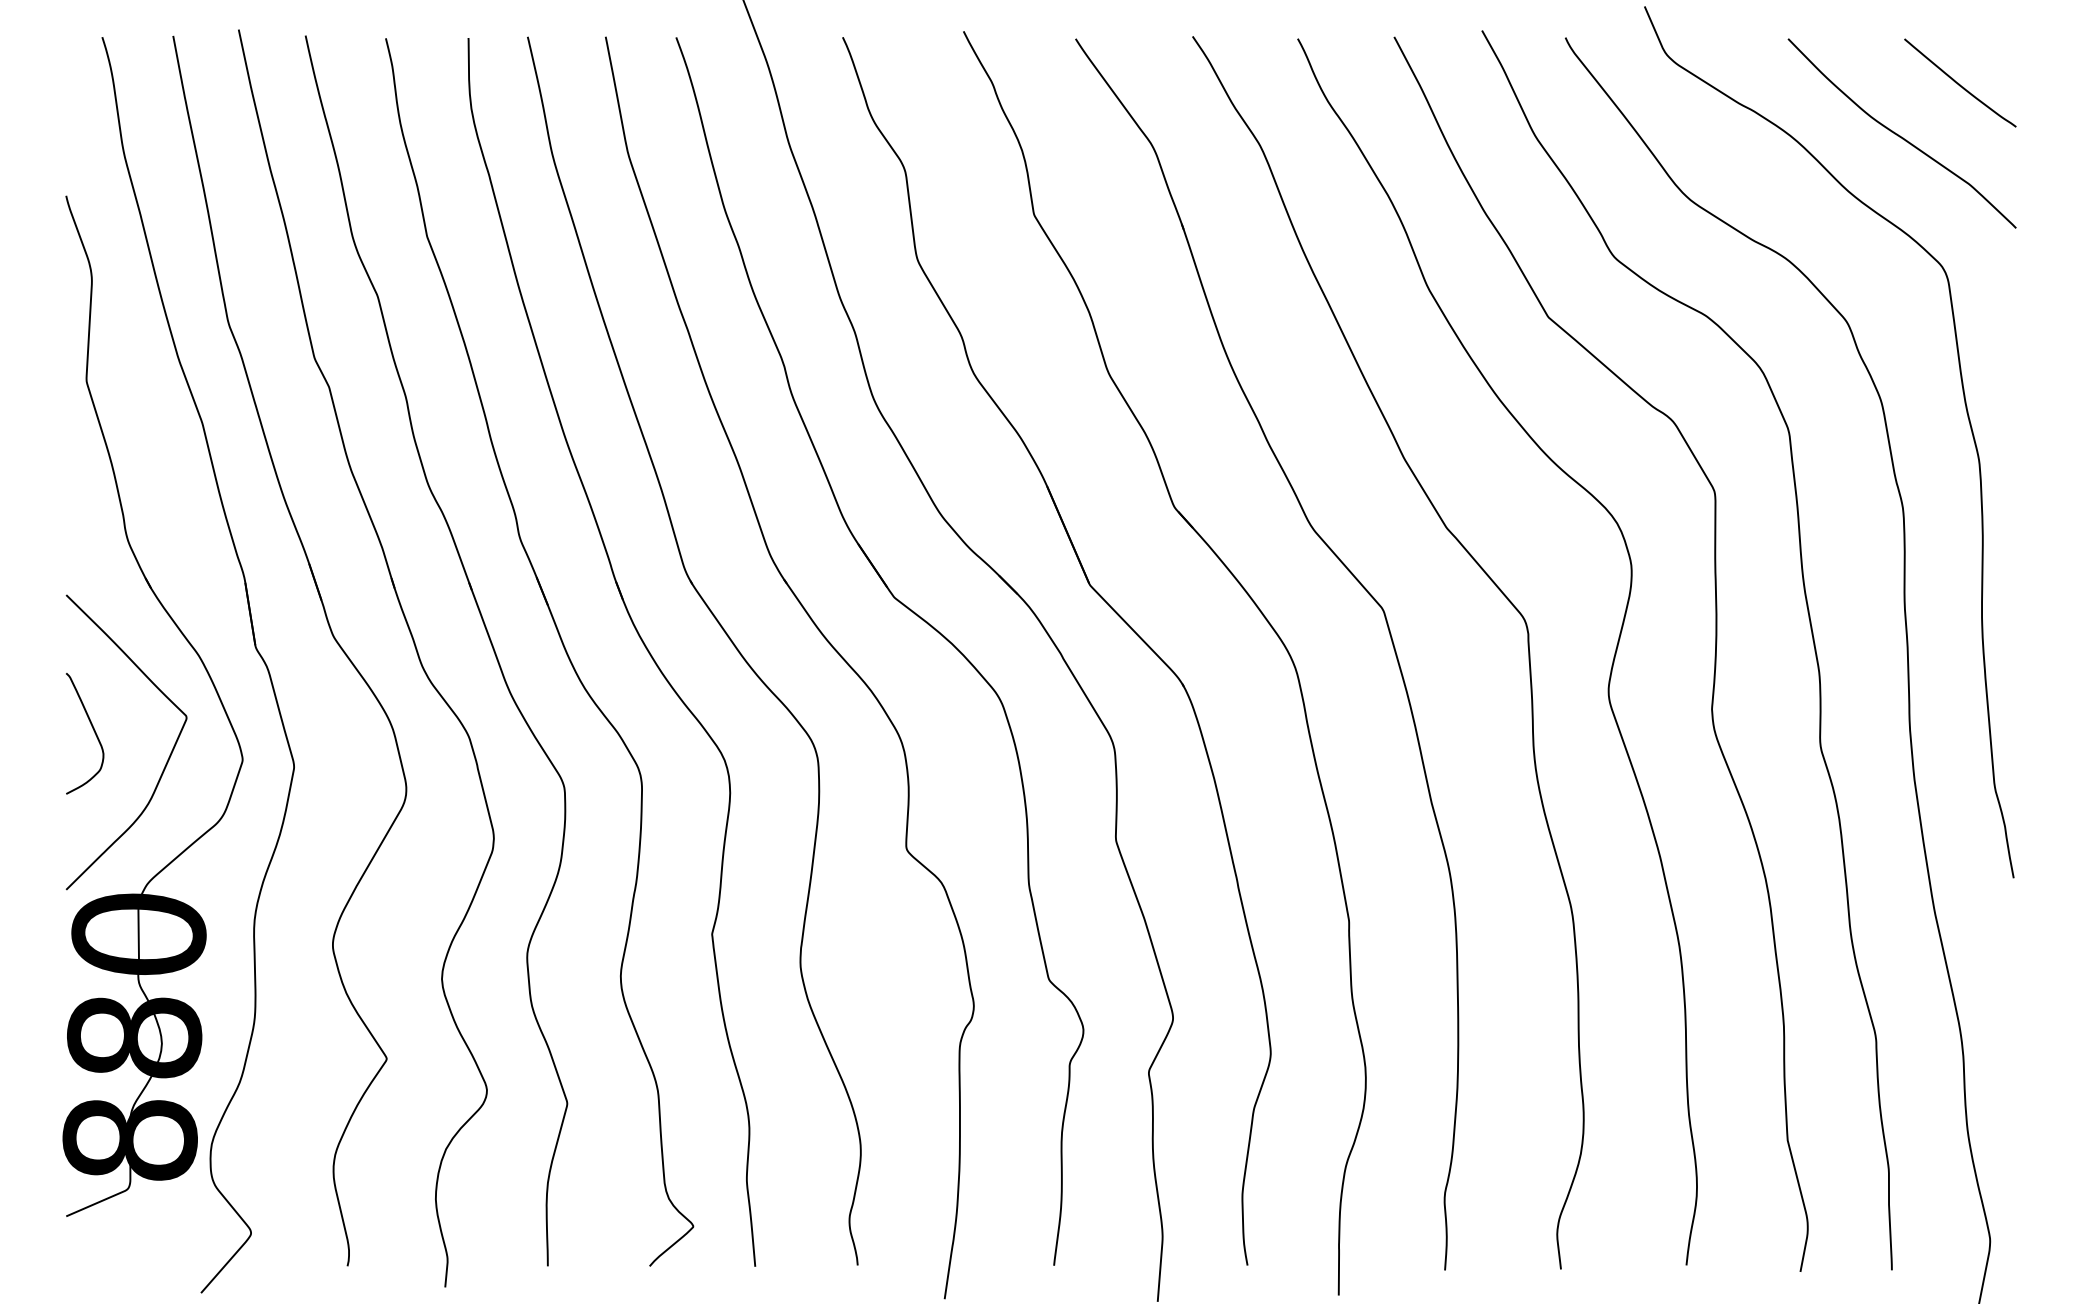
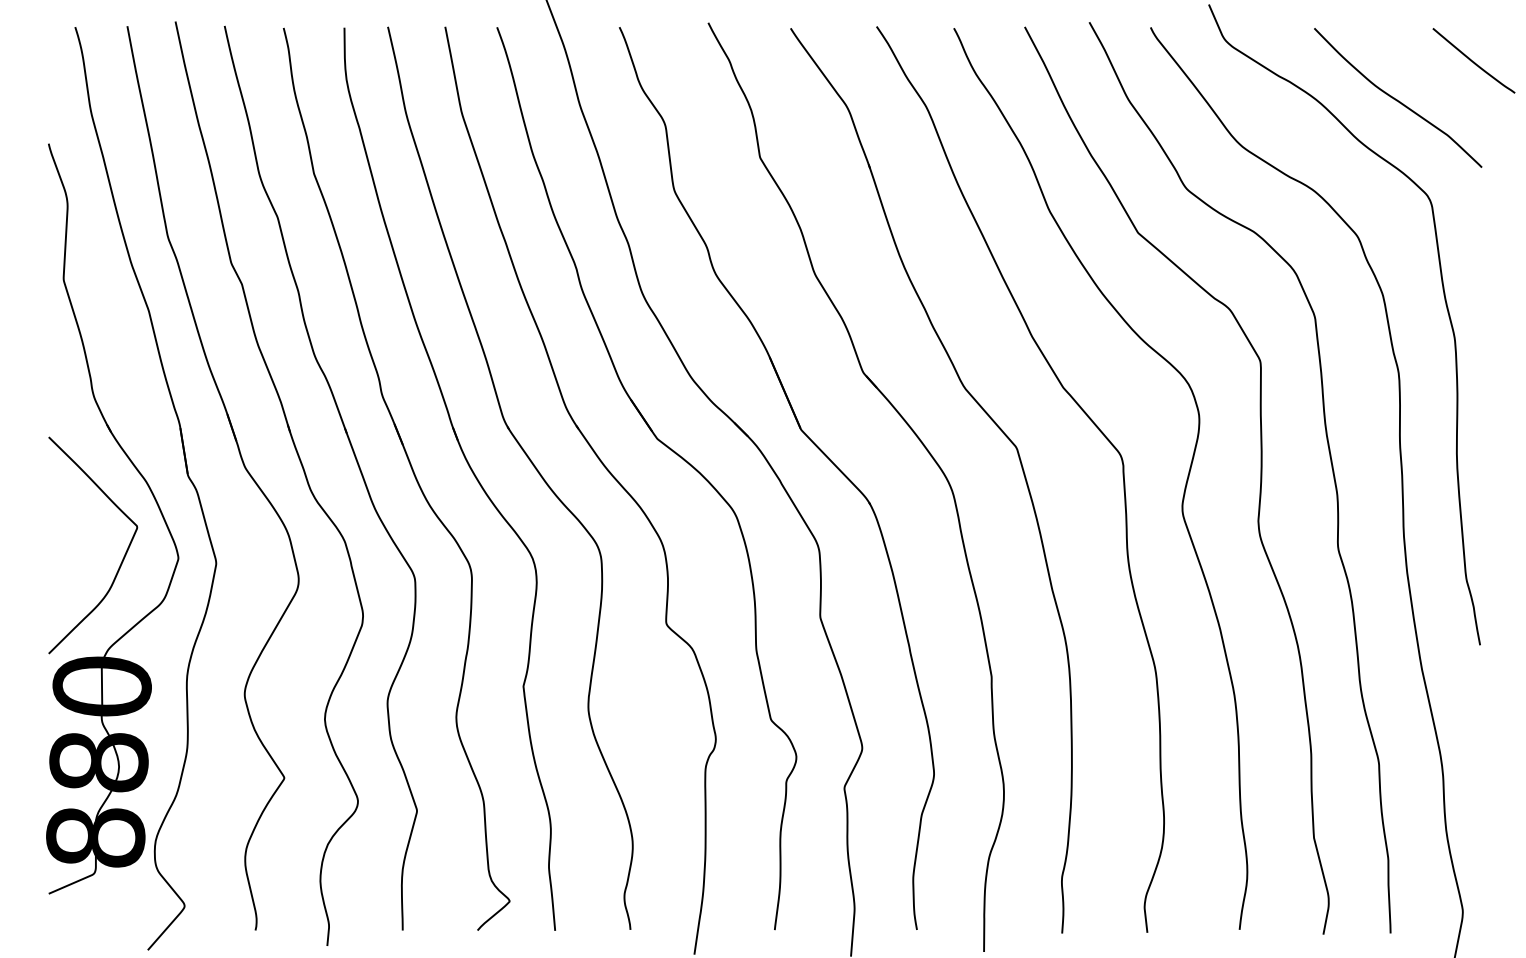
curve: (1959, 83) -> (1473, 61), moved
curve: (93, 731) -> (68, 537), removed

